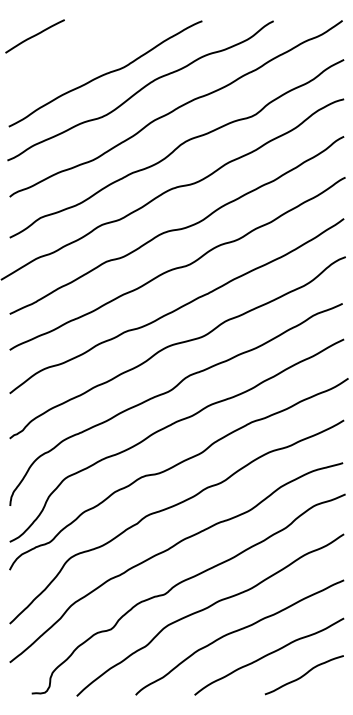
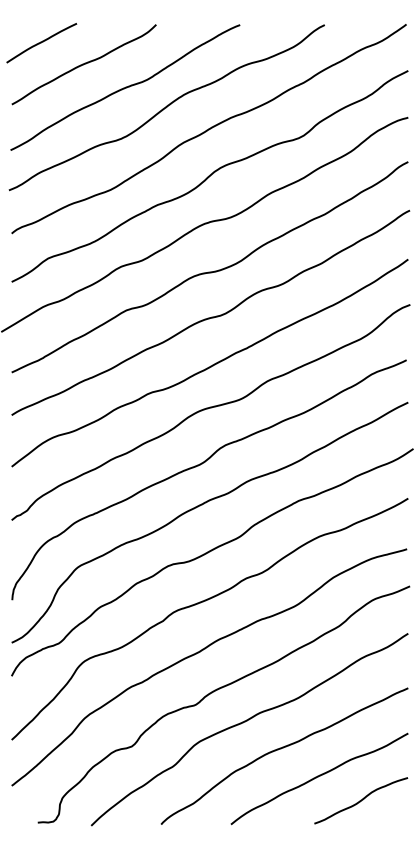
curve: (70, 54) -> (83, 64), added

